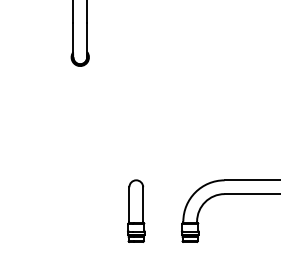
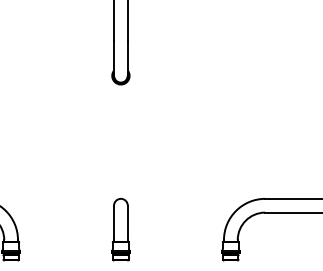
part: (135, 210) -> (120, 229), moved

